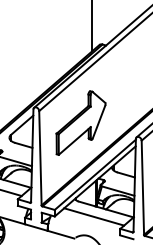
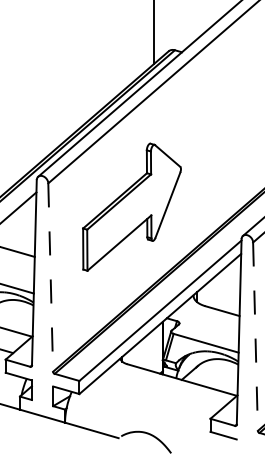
line: (40, 158) -> (50, 278), solid -> dashed
line: (142, 188) -> (254, 338), solid -> dashed
line: (94, 216) -> (158, 394), removed

